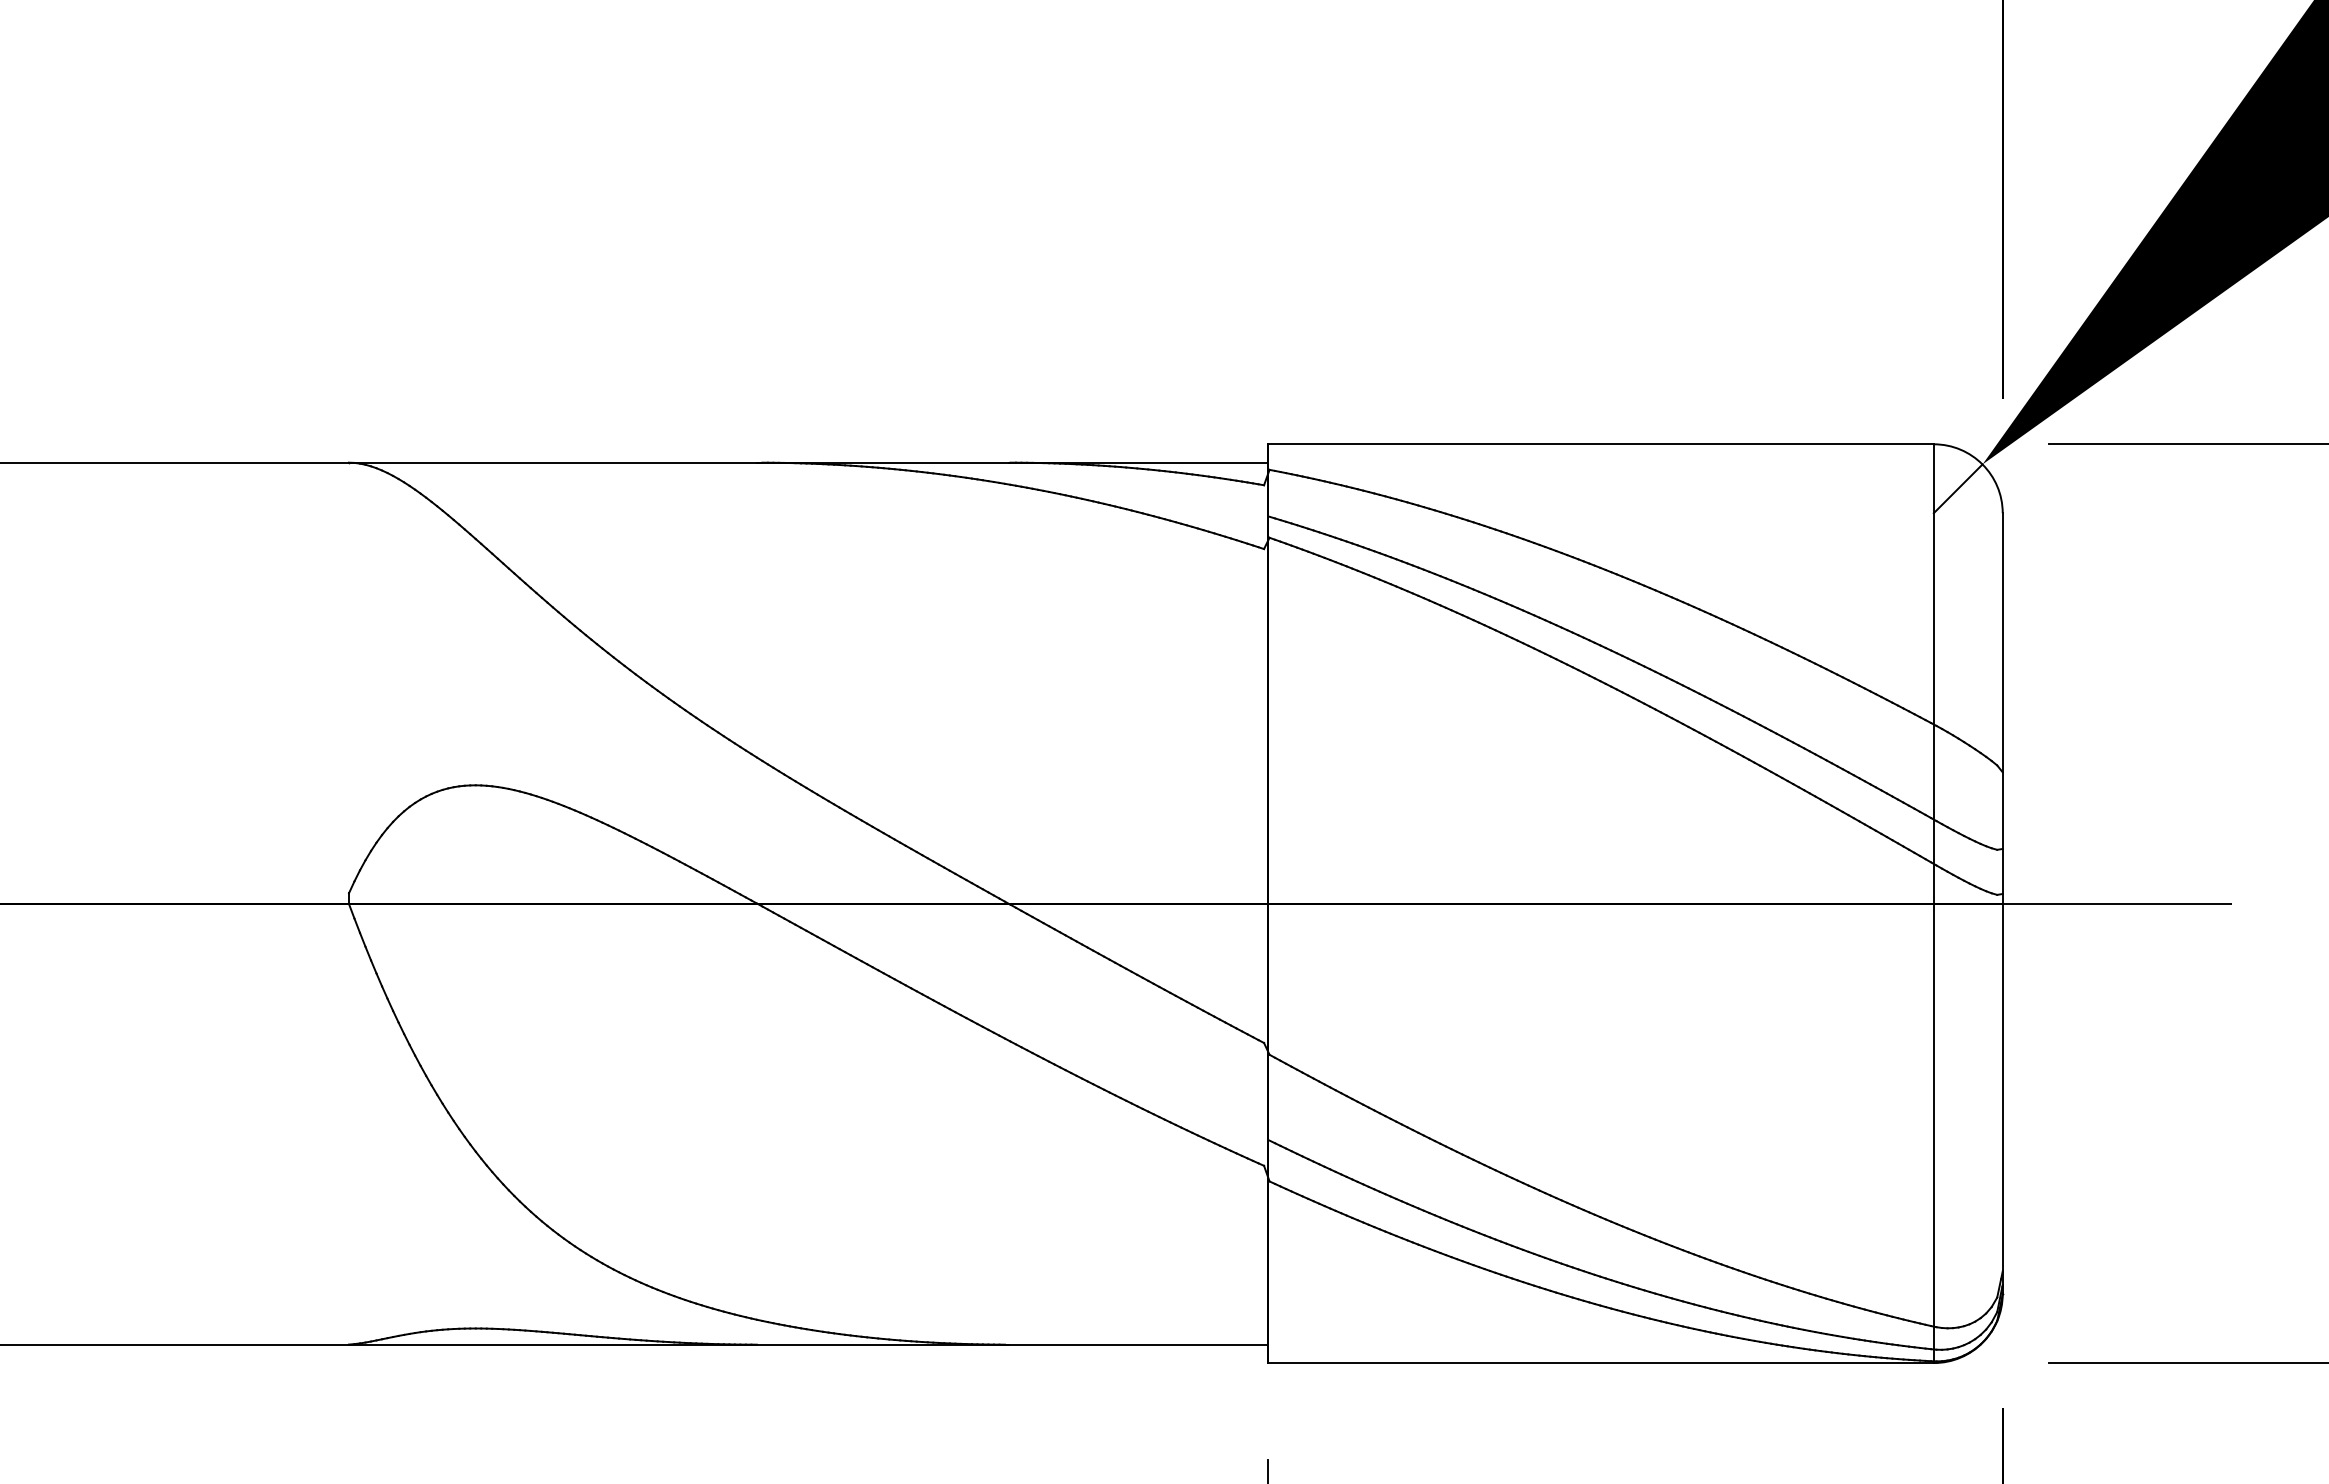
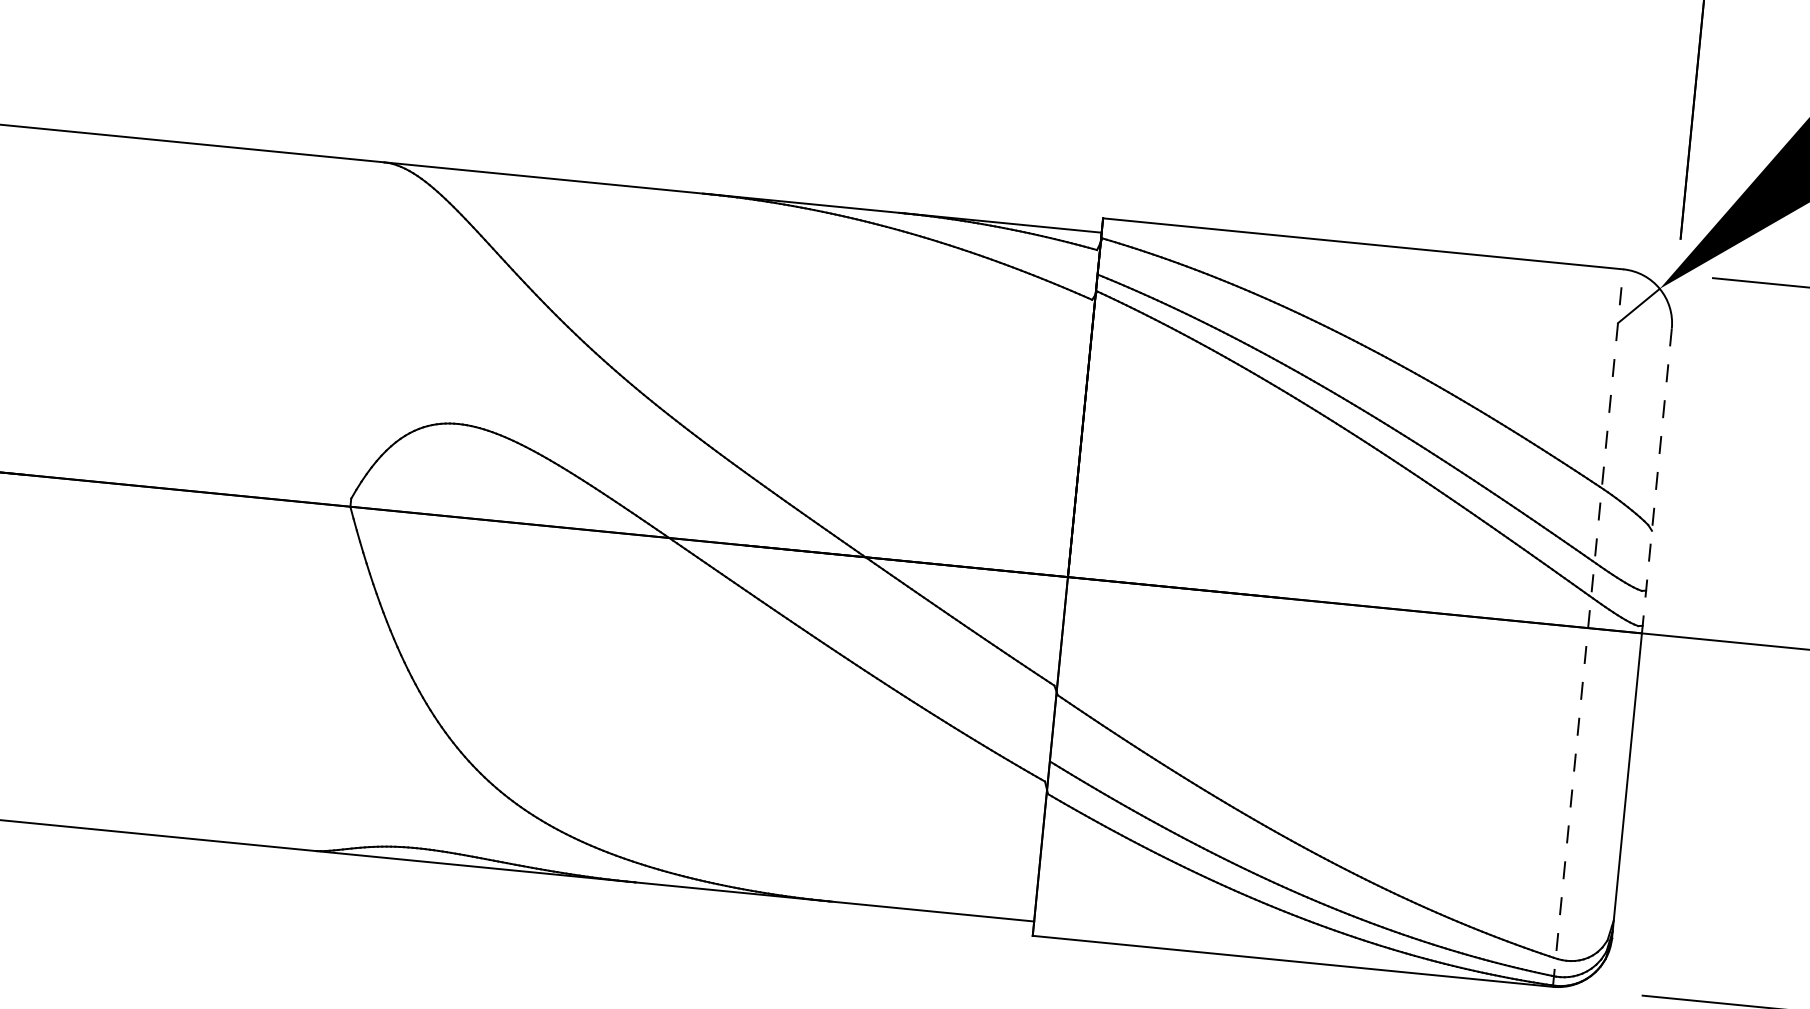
line: (2002, 707) -> (1656, 480), solid -> dashed
line: (1933, 903) -> (1587, 627), solid -> dashed

